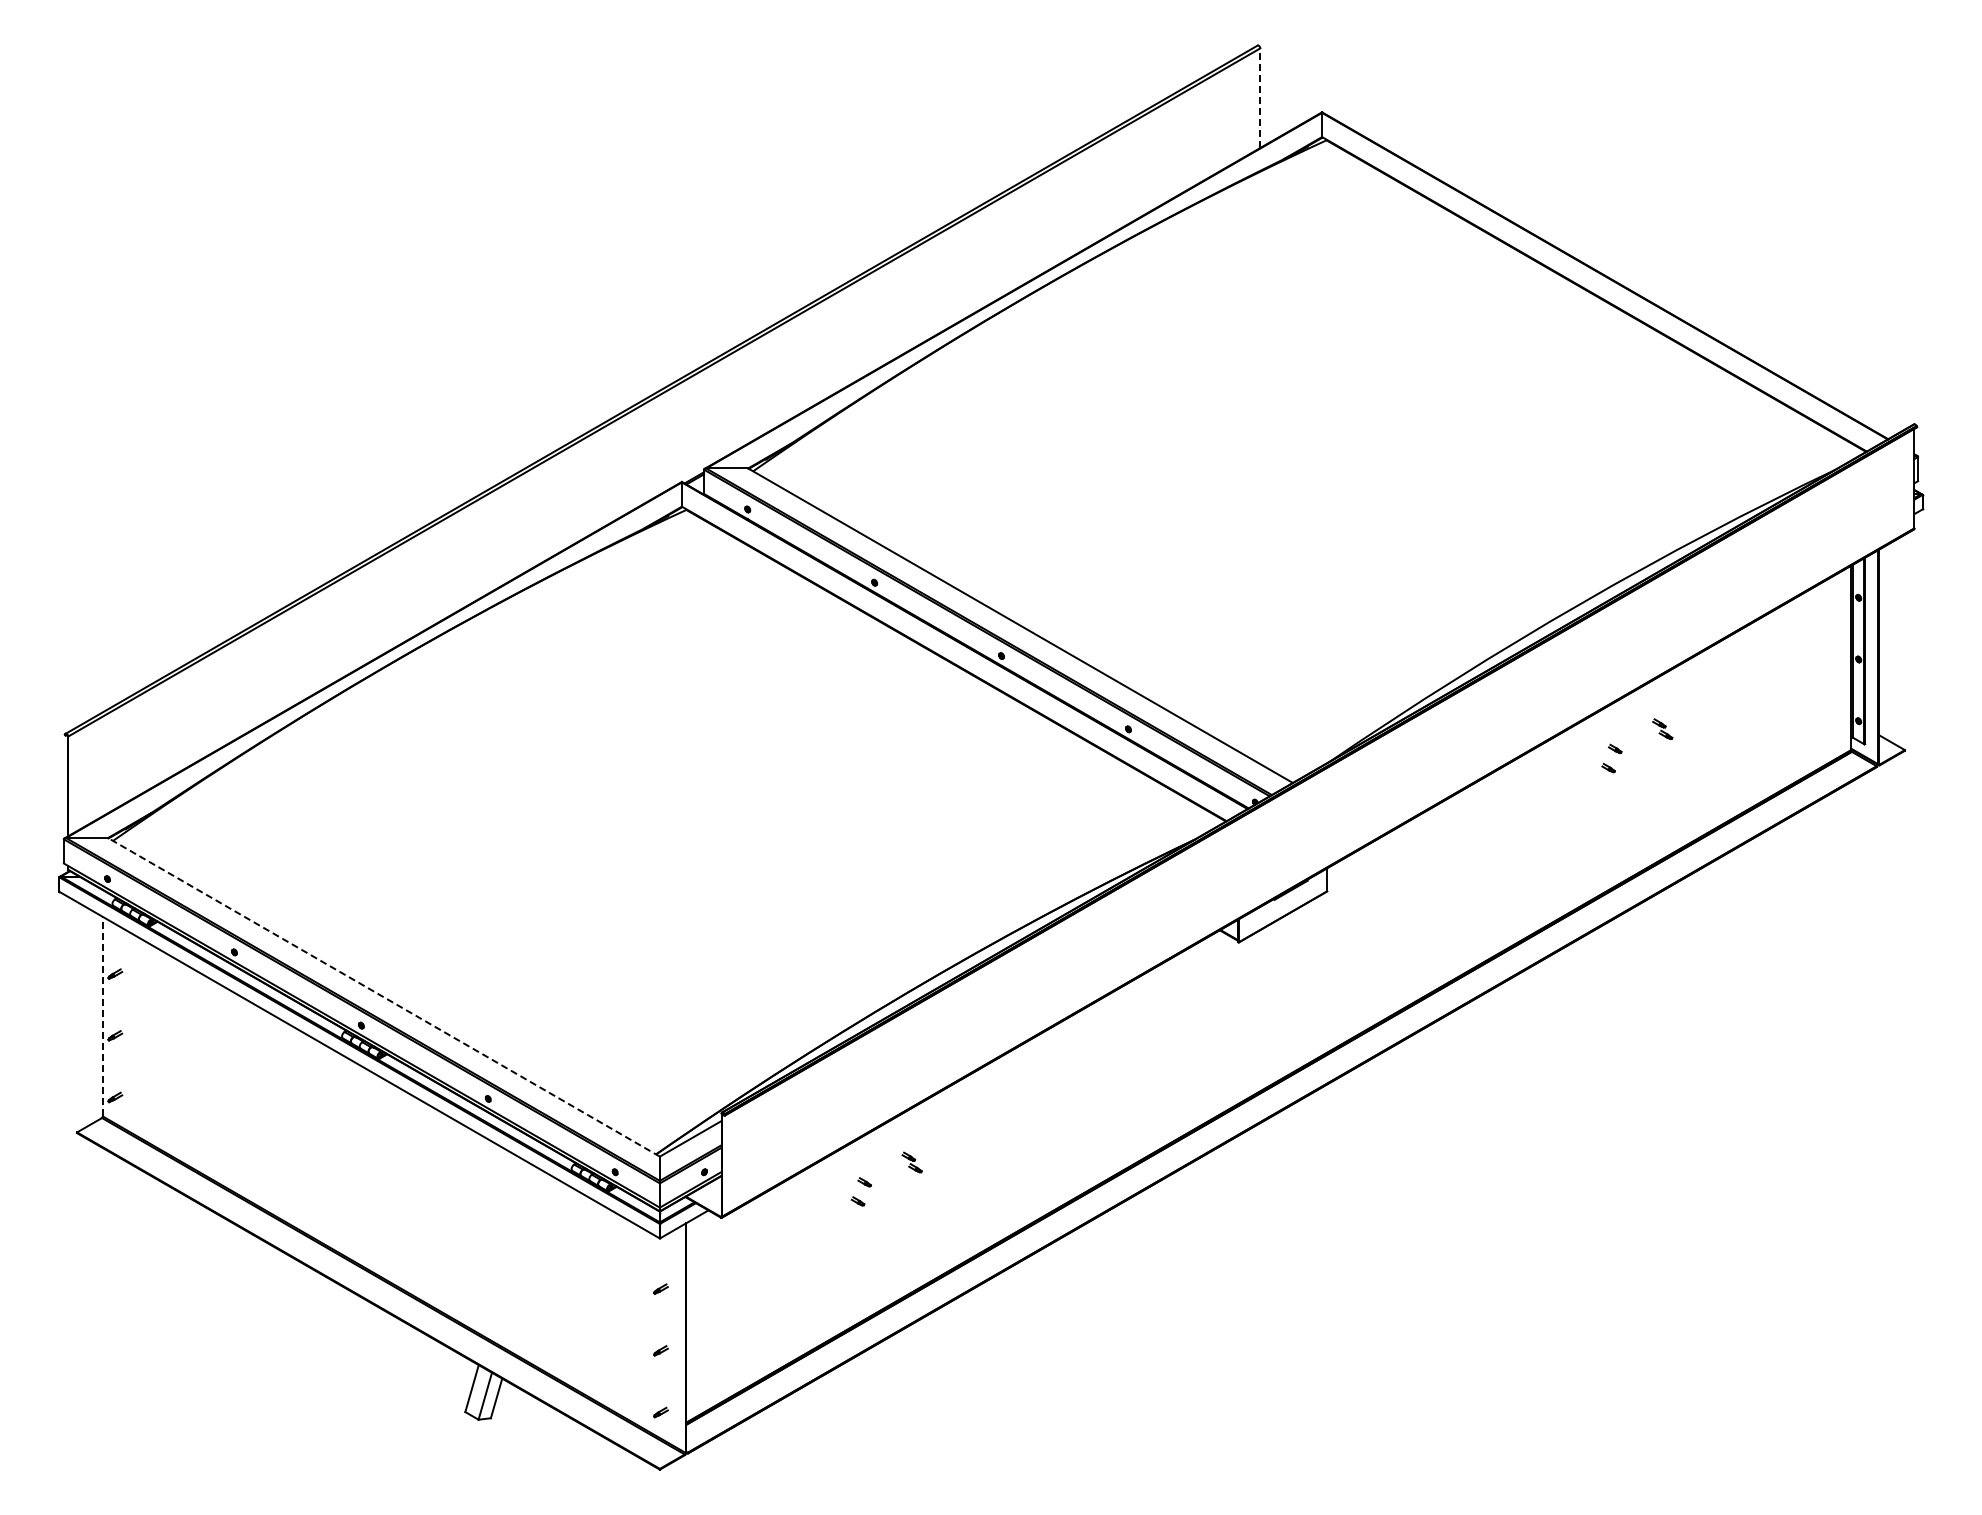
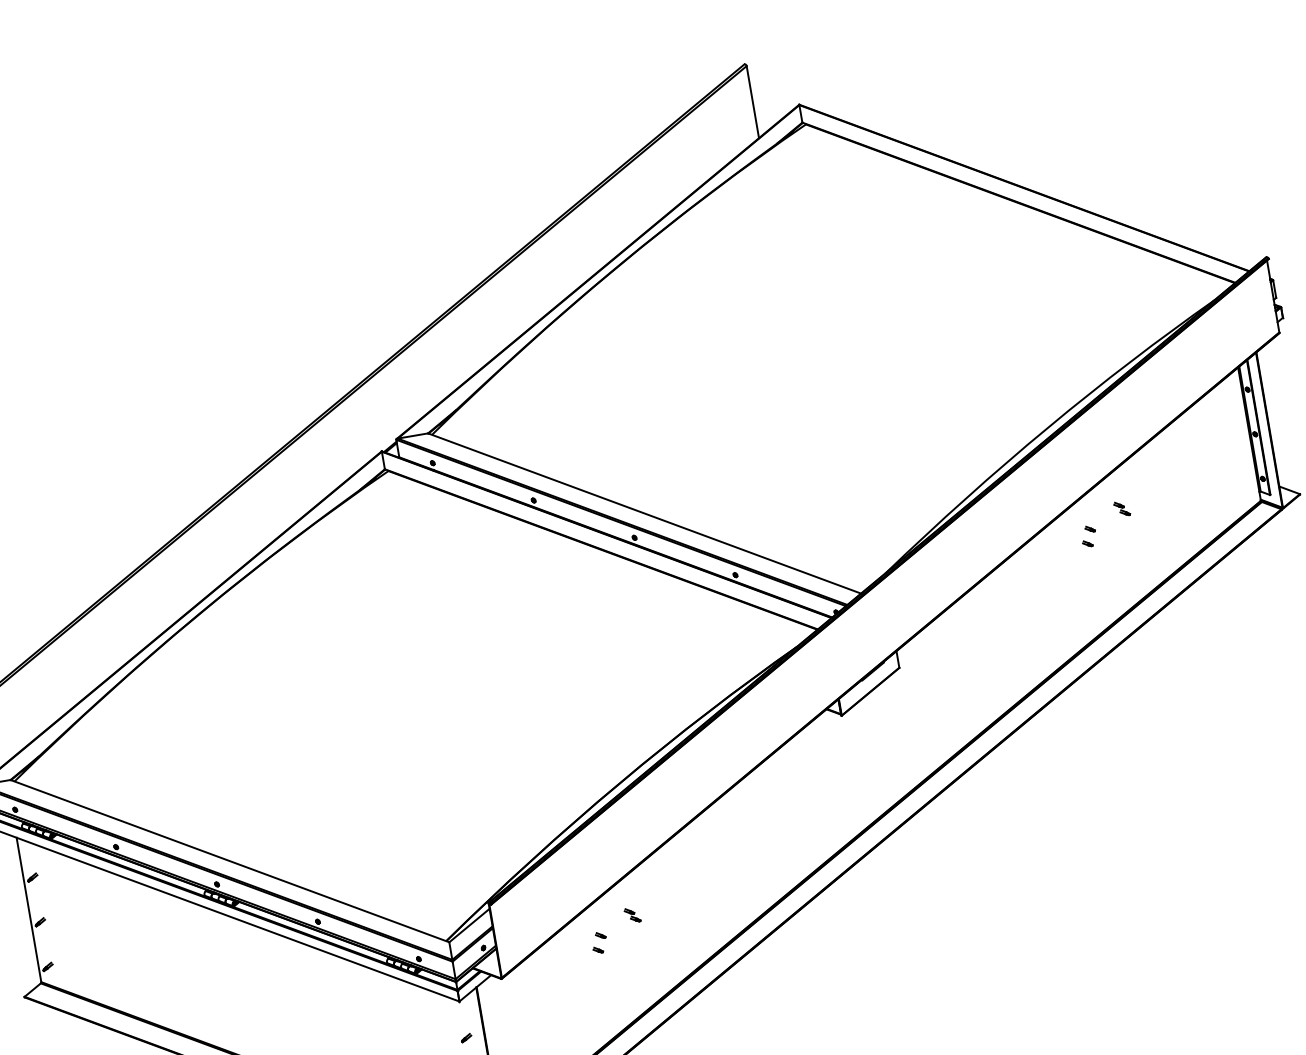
line: (1260, 98) -> (753, 102), dashed -> solid
line: (383, 997) -> (229, 861), dashed -> solid
line: (102, 1016) -> (28, 909), dashed -> solid

